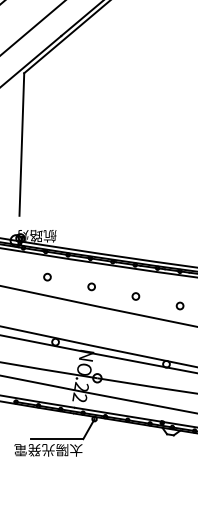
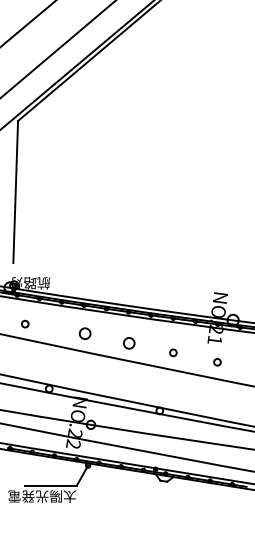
circle: (47, 276) -> (25, 323), moved
circle: (91, 286) -> (85, 333), size x1.6
circle: (136, 296) -> (129, 343), size x1.6

